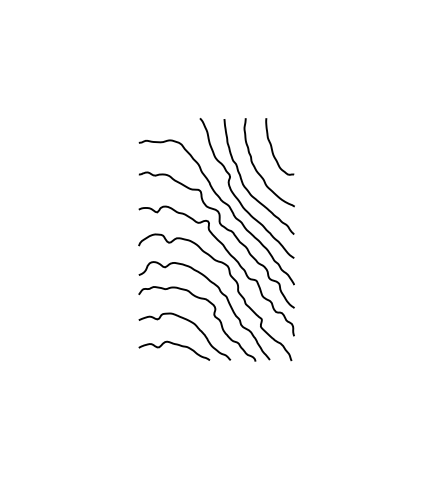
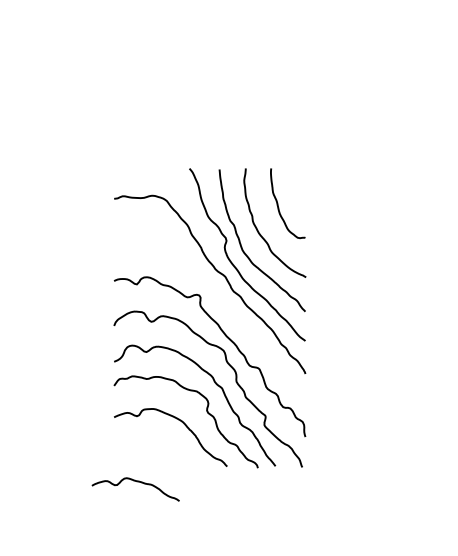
curve: (222, 227) -> (217, 303), removed
curve: (175, 345) -> (137, 482), moved

